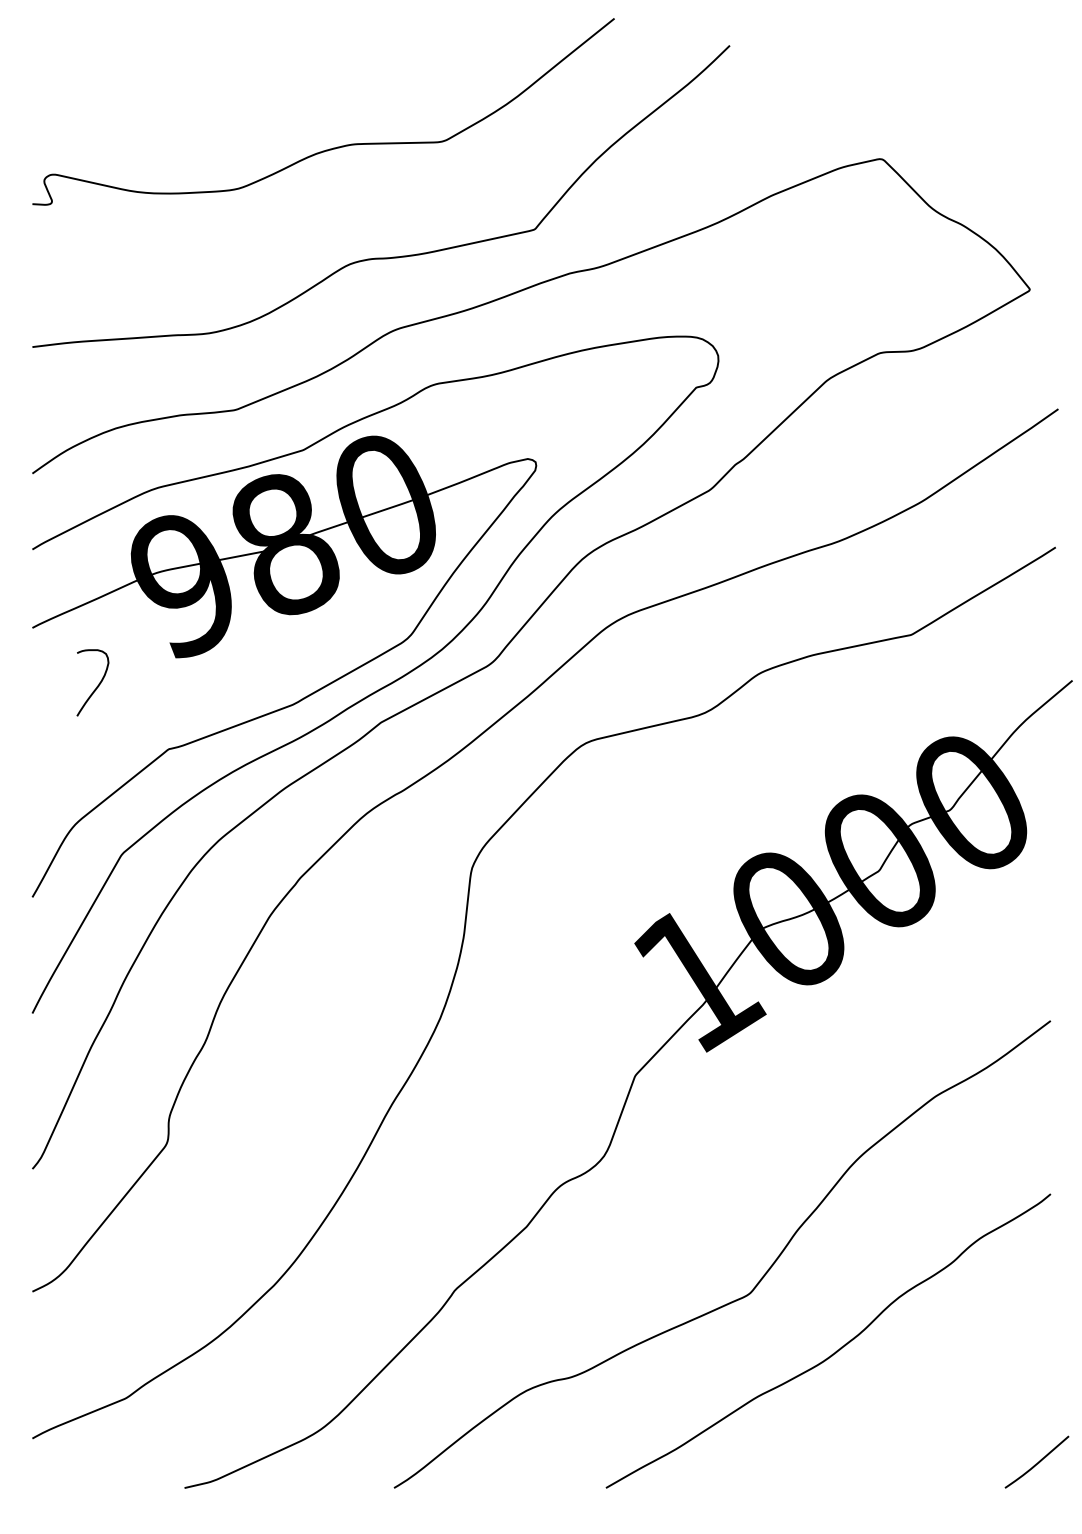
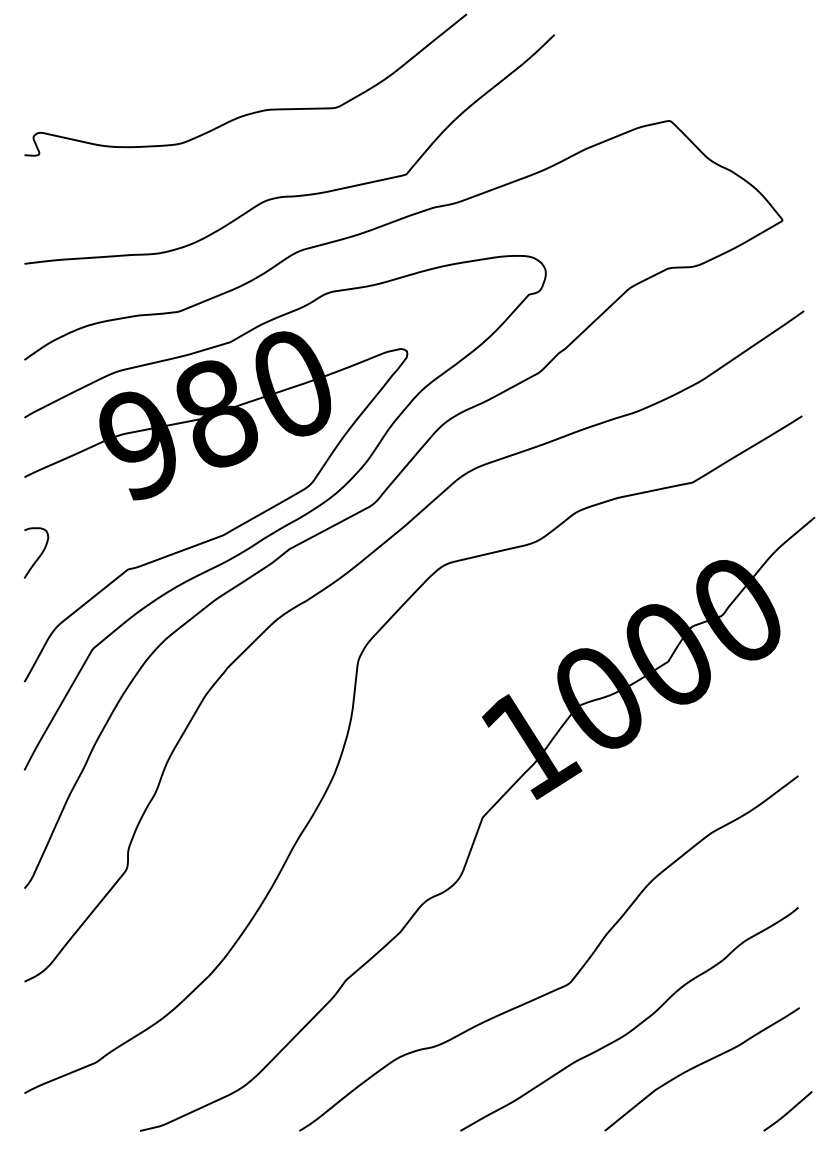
curve: (98, 683) -> (40, 553), moved
curve: (921, 1401) -> (700, 1065), added

